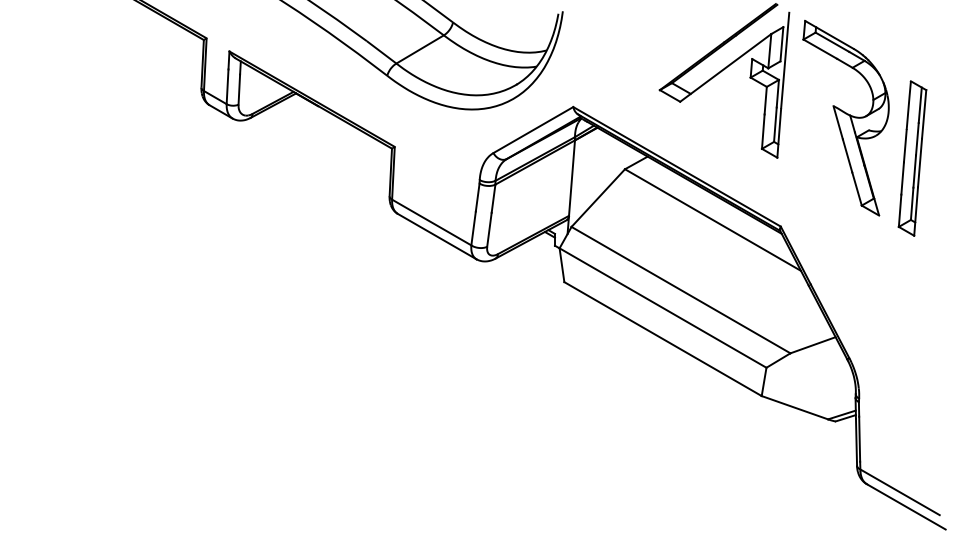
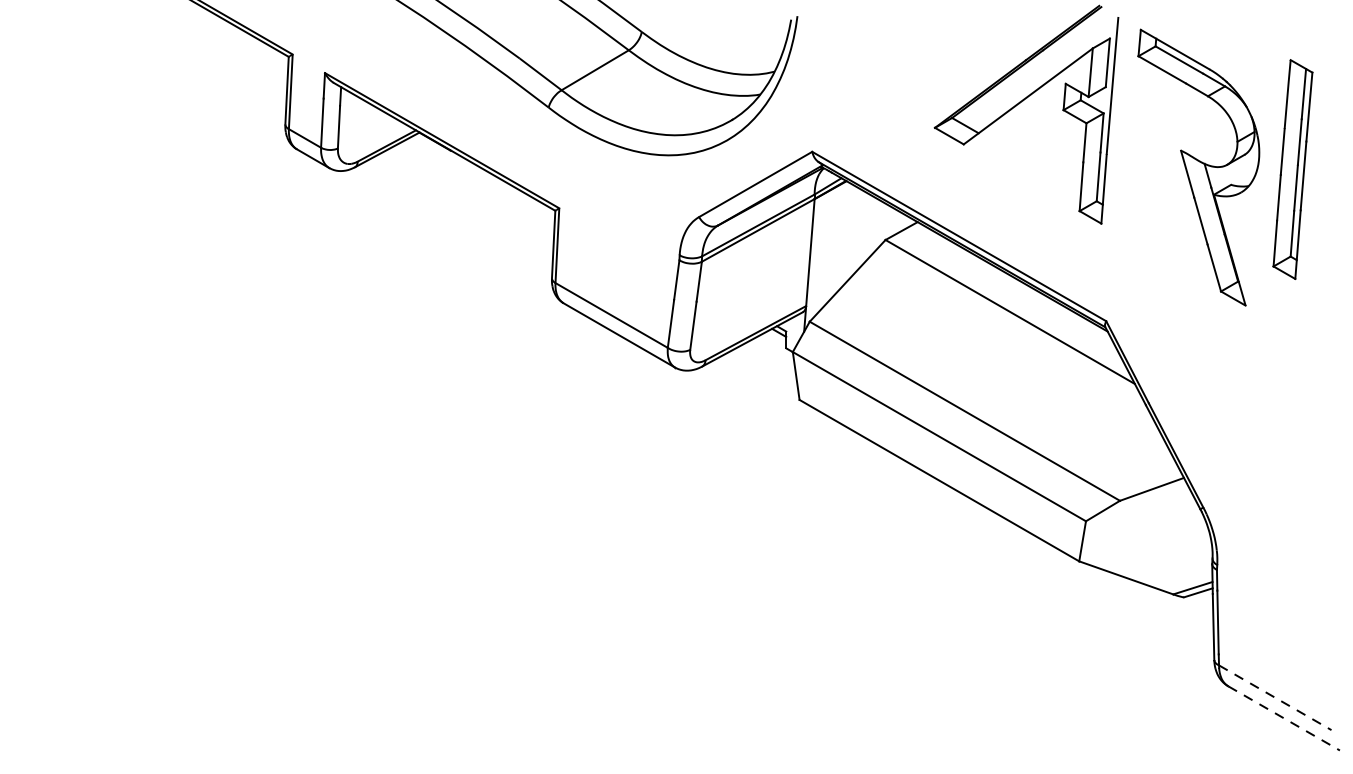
part: (912, 158) -> (1292, 169), moved
line: (900, 492) -> (1275, 698), solid -> dashed
line: (906, 507) -> (1284, 719), solid -> dashed

